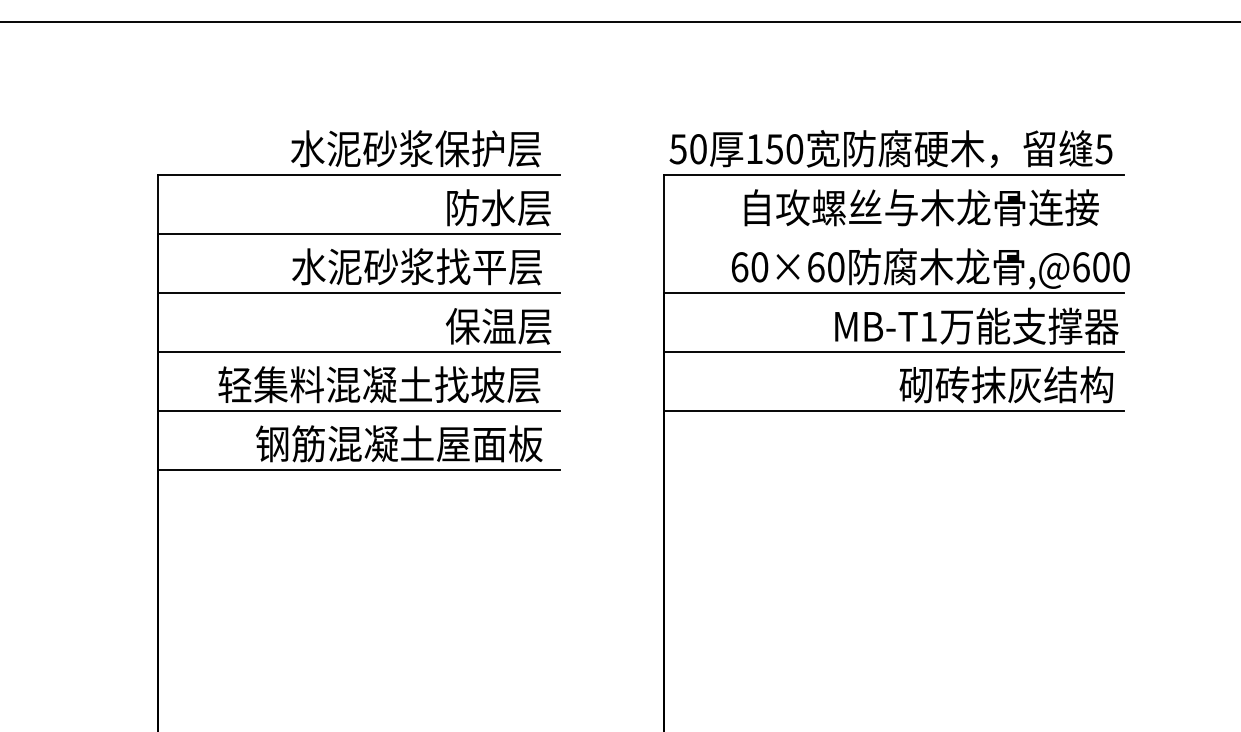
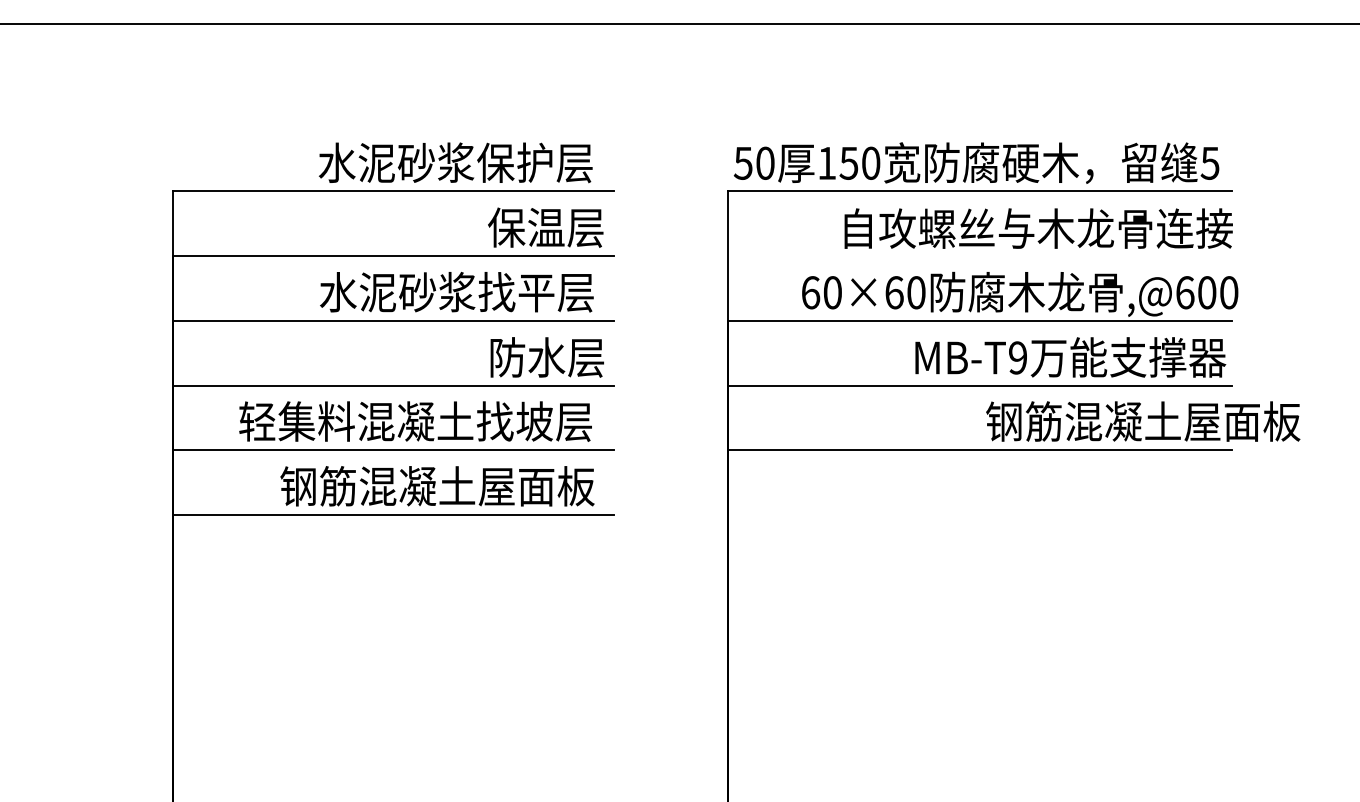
text: (480, 207) -> (526, 227), 防水层 -> 保温层
text: (921, 207) -> (1038, 228), moved
text: (480, 325) -> (526, 356), 保温层 -> 防水层
text: (928, 326) -> (1017, 357), MB-T1 -> MB-T9
text: (1042, 384) -> (1142, 421), 砌砖抹灰结构 -> 钢筋混凝土屋面板

